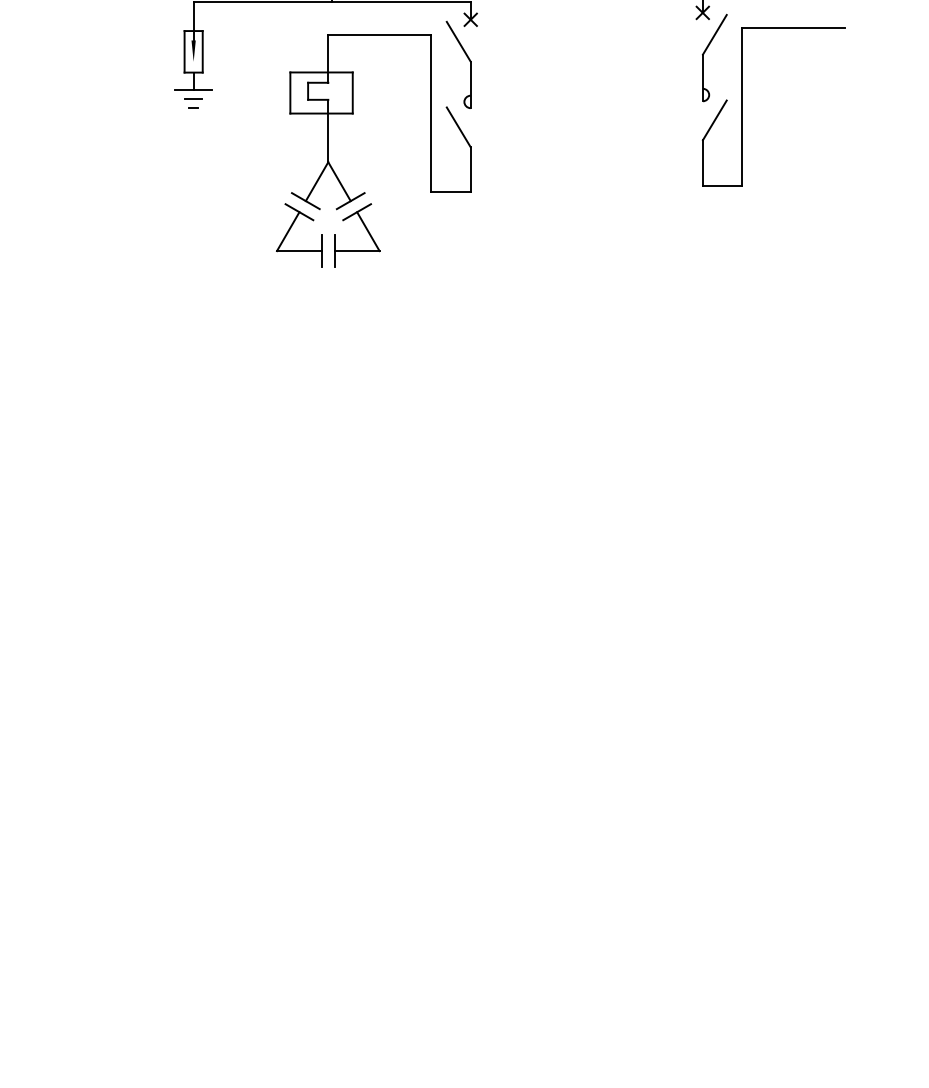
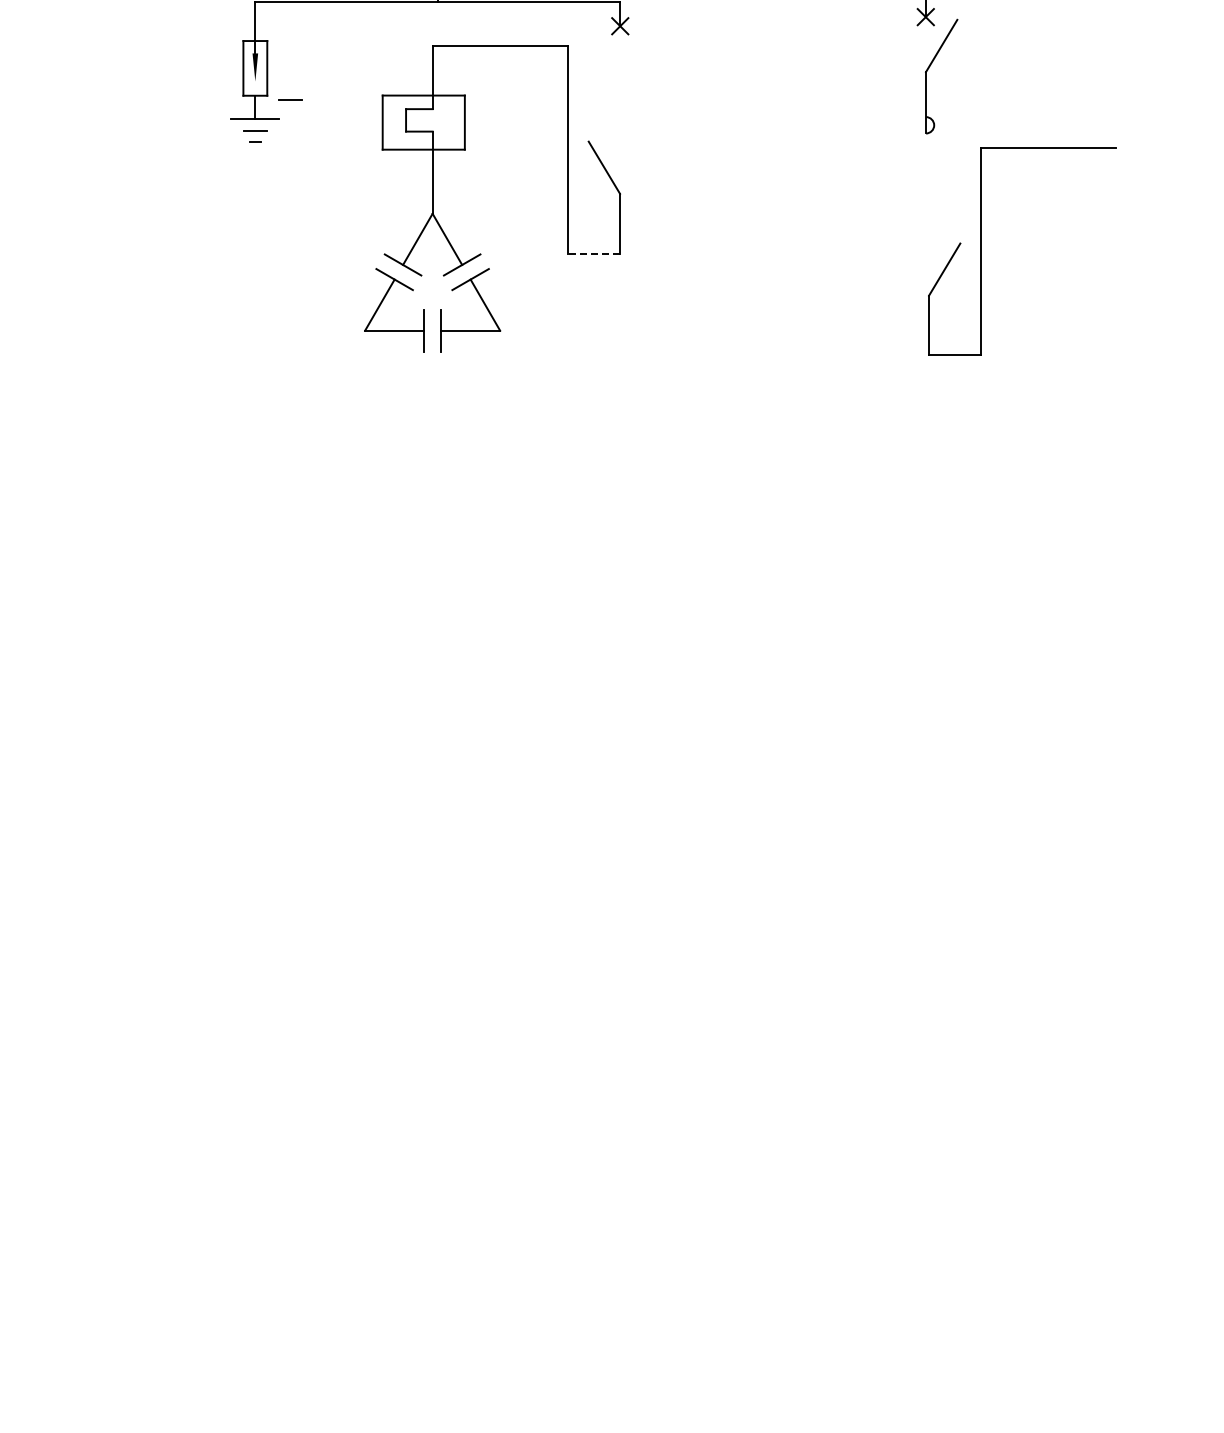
part: (467, 58) -> (616, 77), removed
line: (220, 75) -> (290, 99), added
part: (742, 106) -> (981, 251), moved
line: (451, 192) -> (594, 253), solid -> dashed

